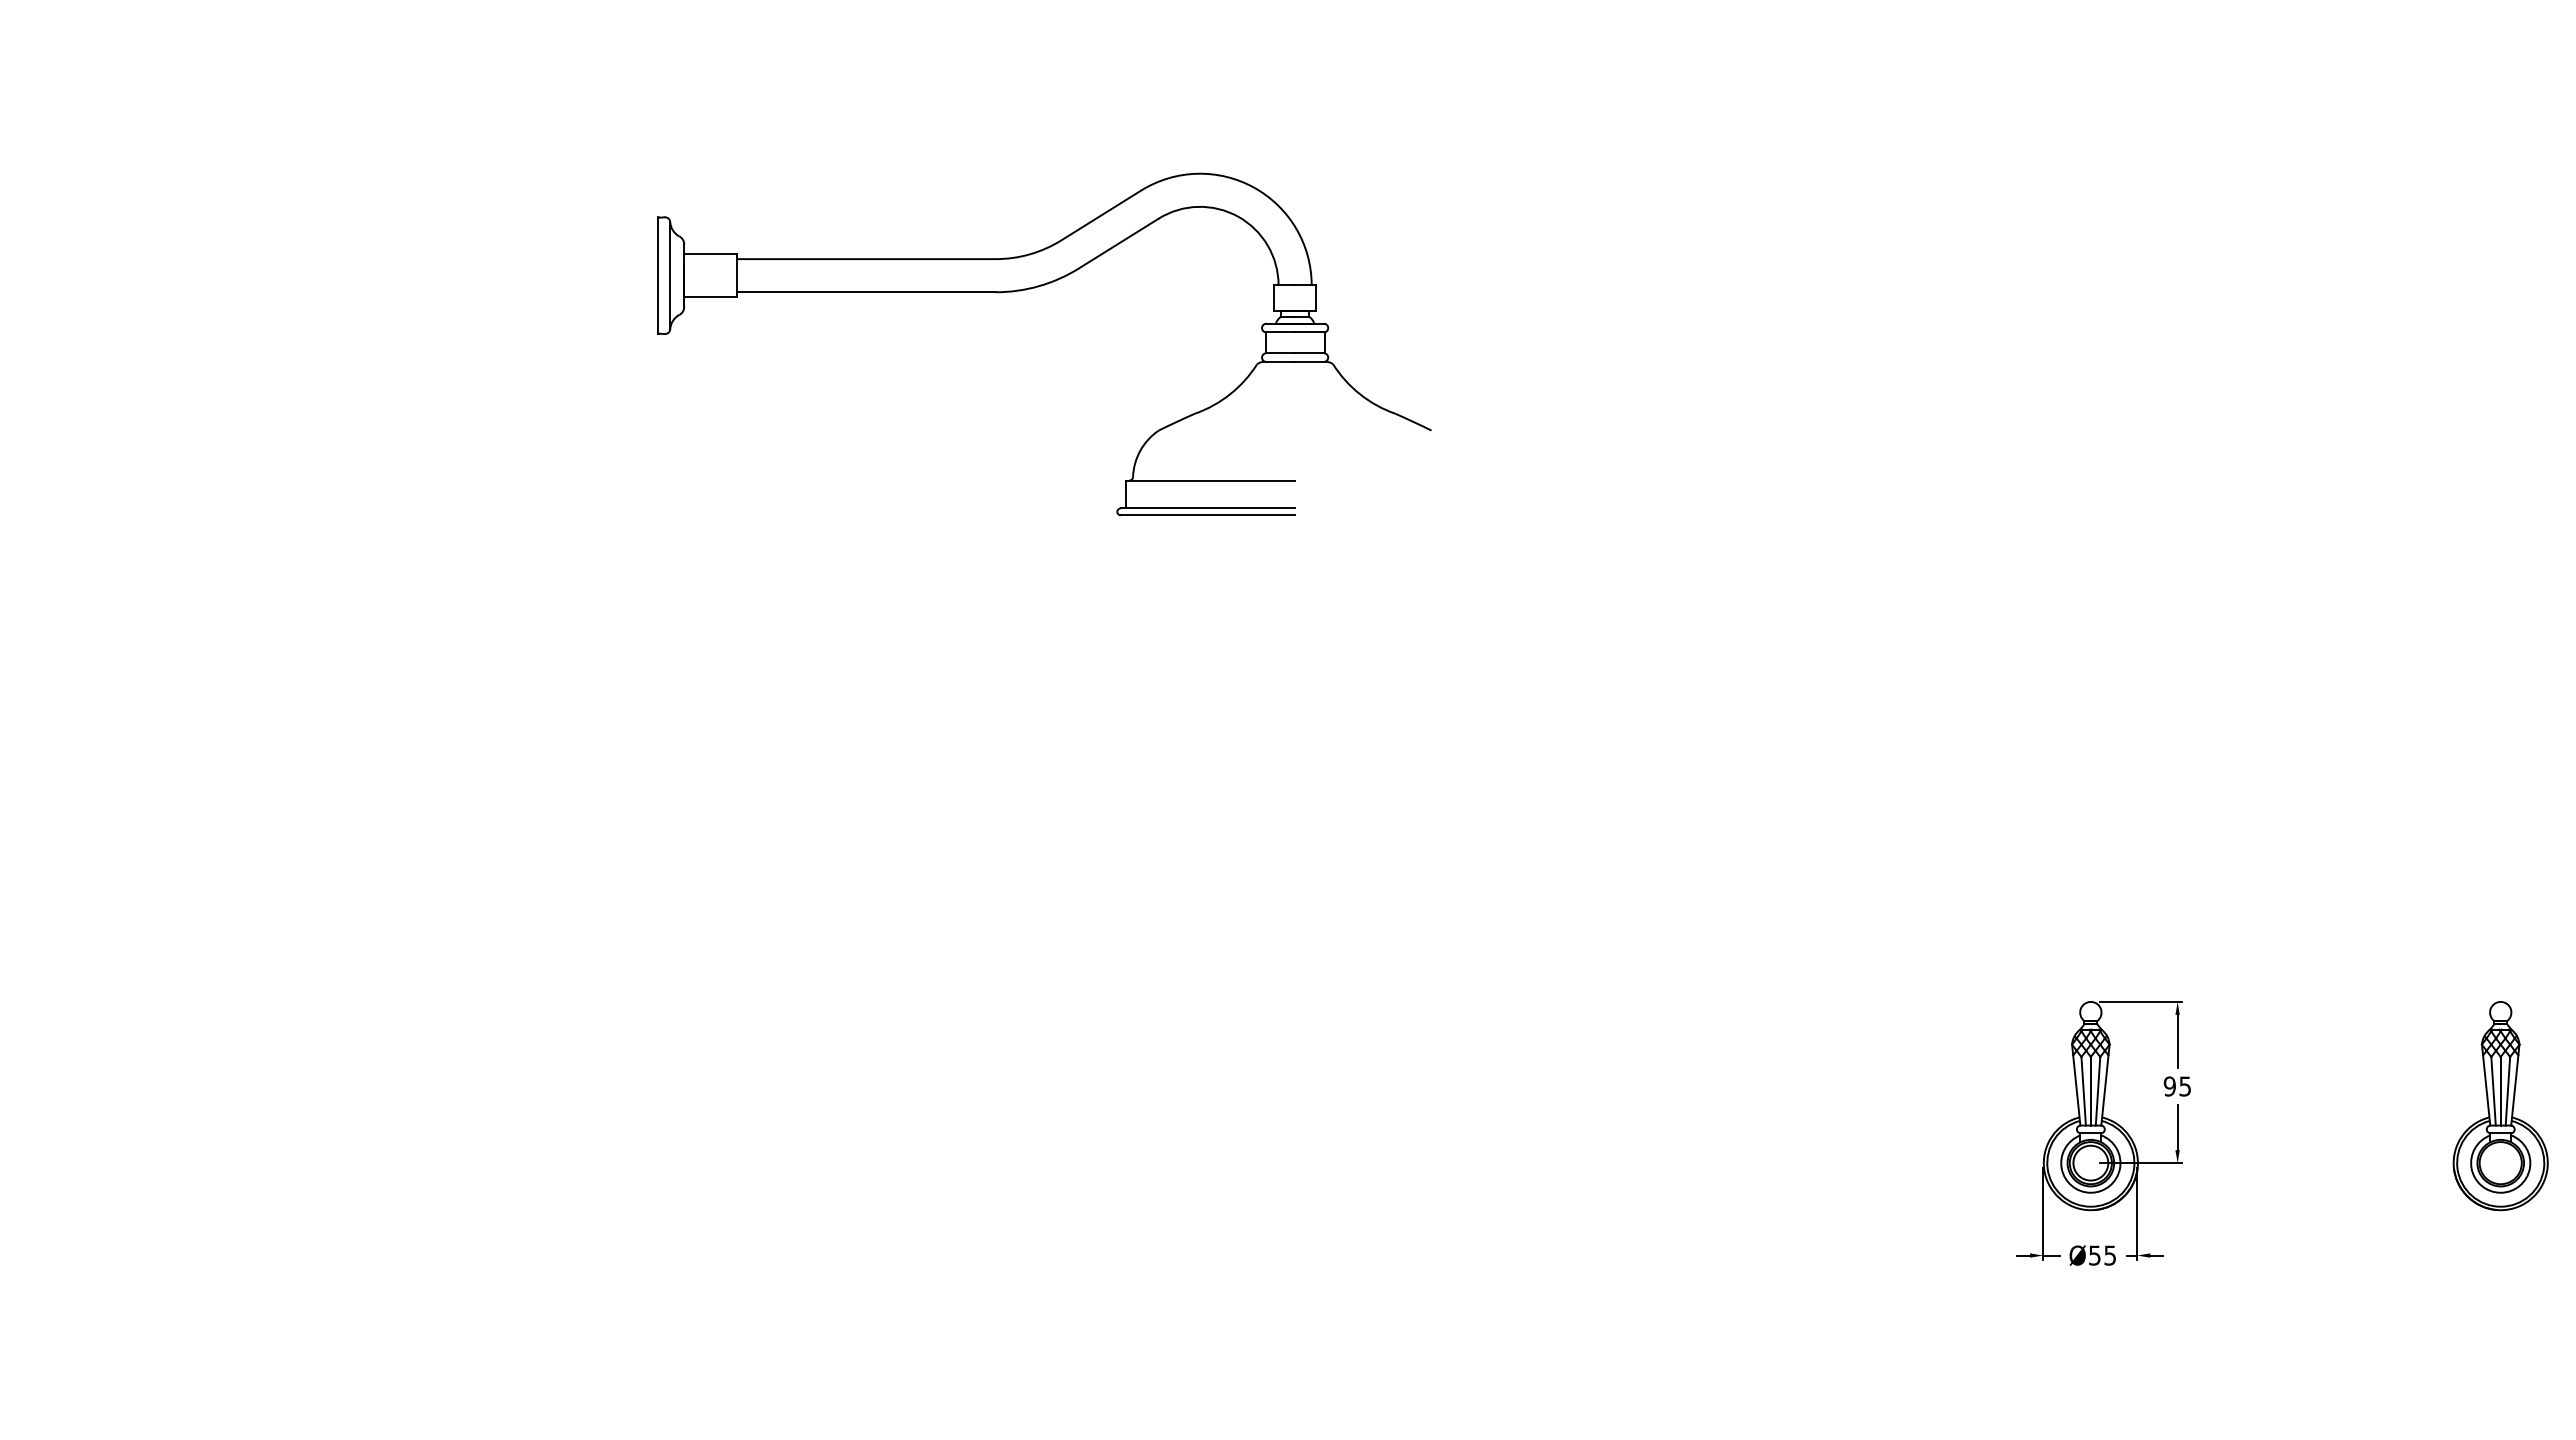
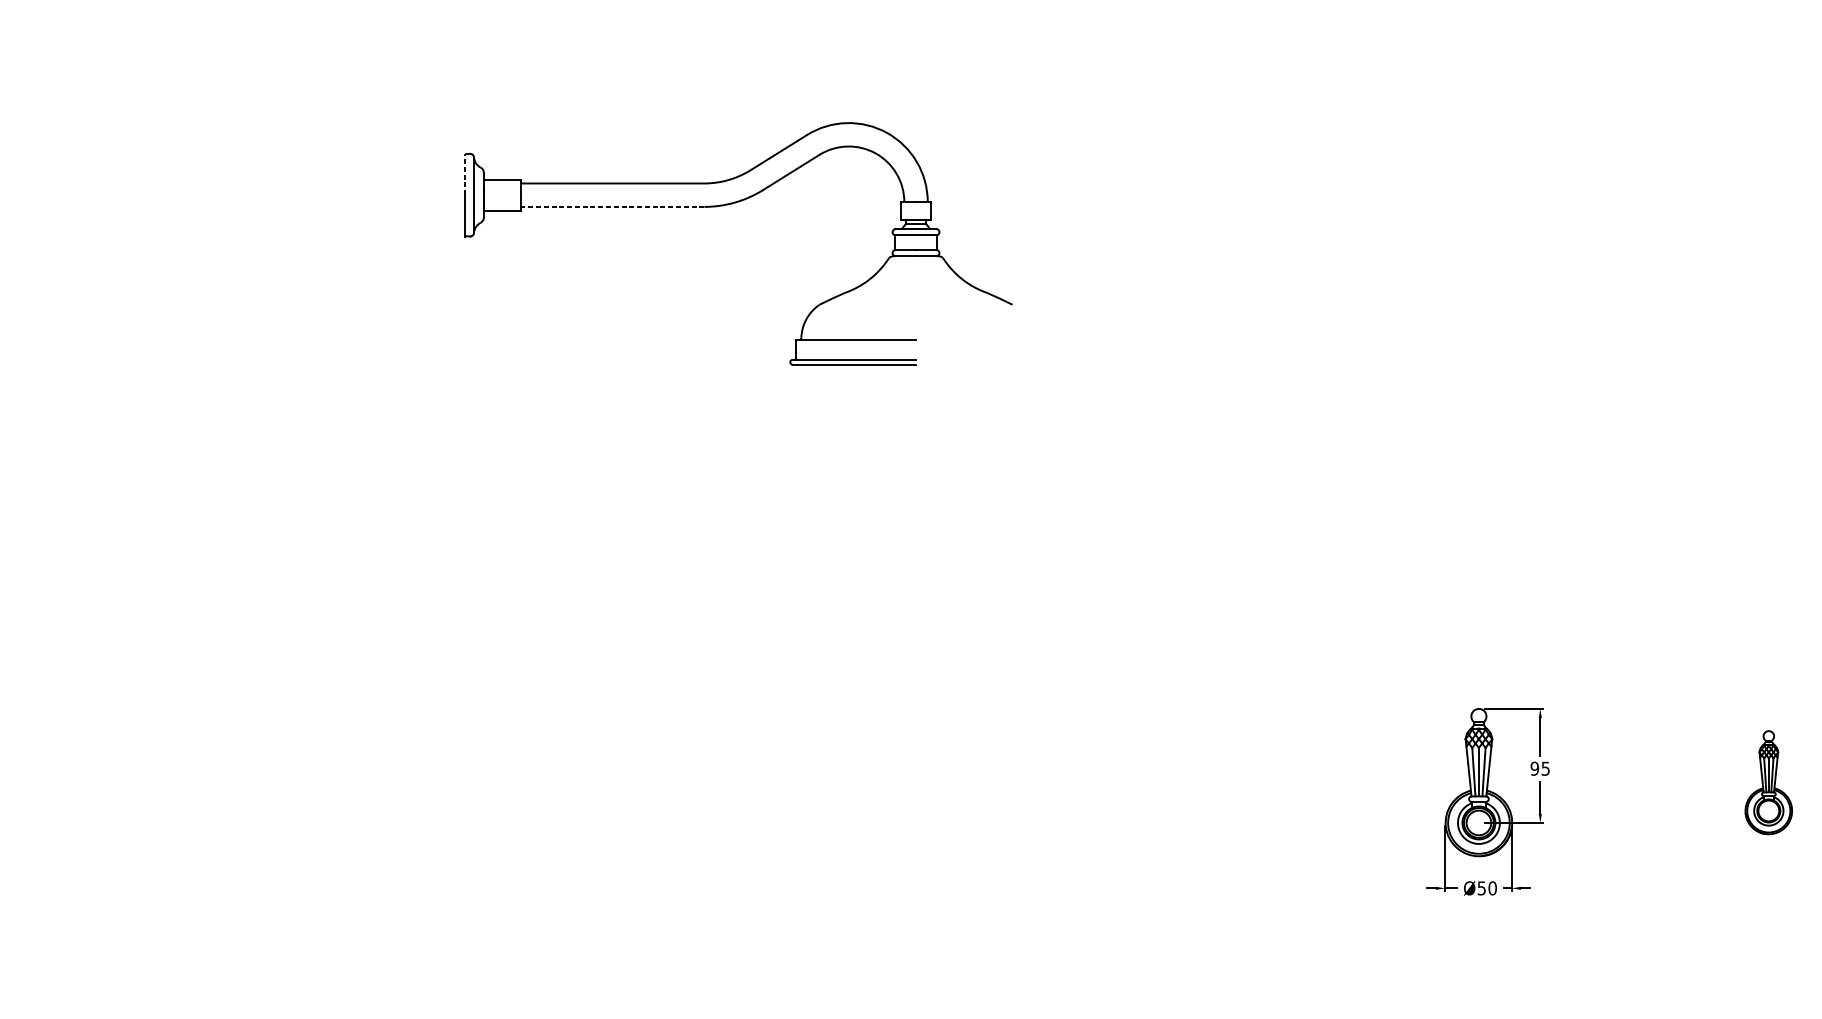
line: (658, 246) -> (465, 174), solid -> dashed
line: (866, 292) -> (612, 207), solid -> dashed
part: (2500, 1106) -> (1768, 782), size x0.7
text: (2110, 1255) -> (1492, 888), Ø55 -> Ø50

